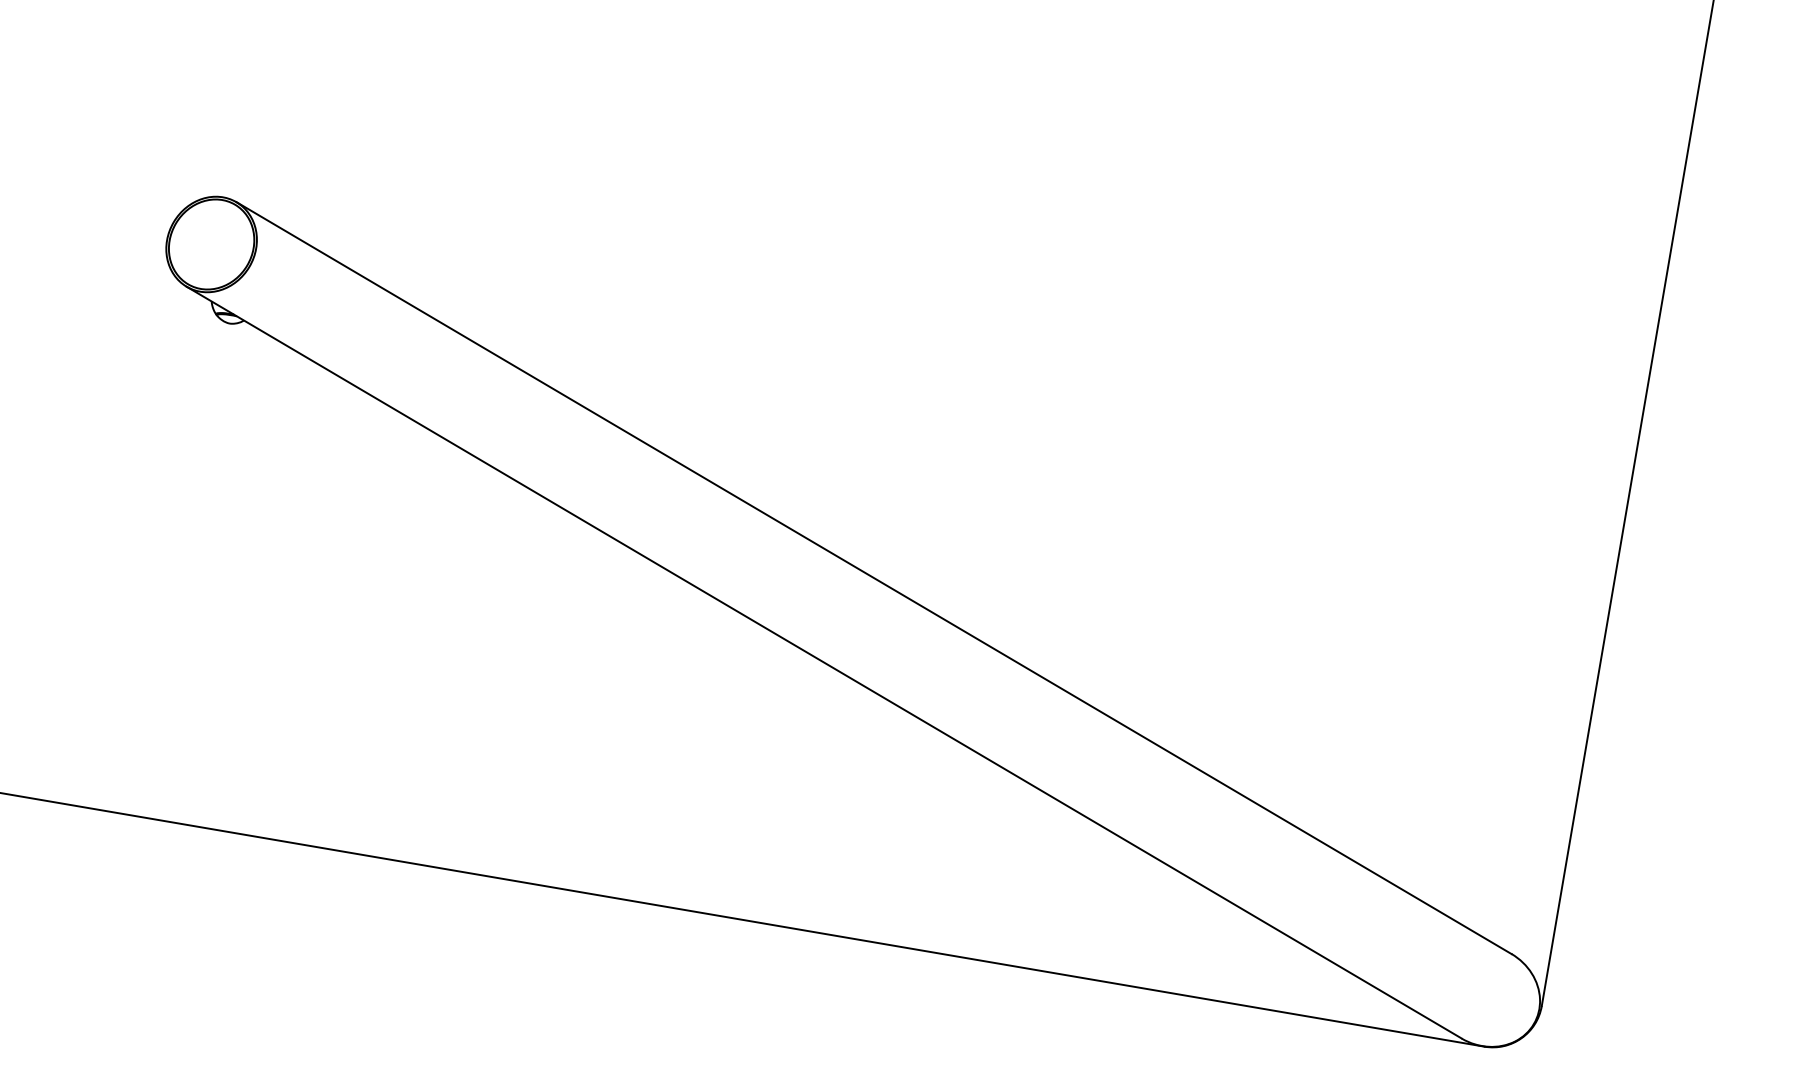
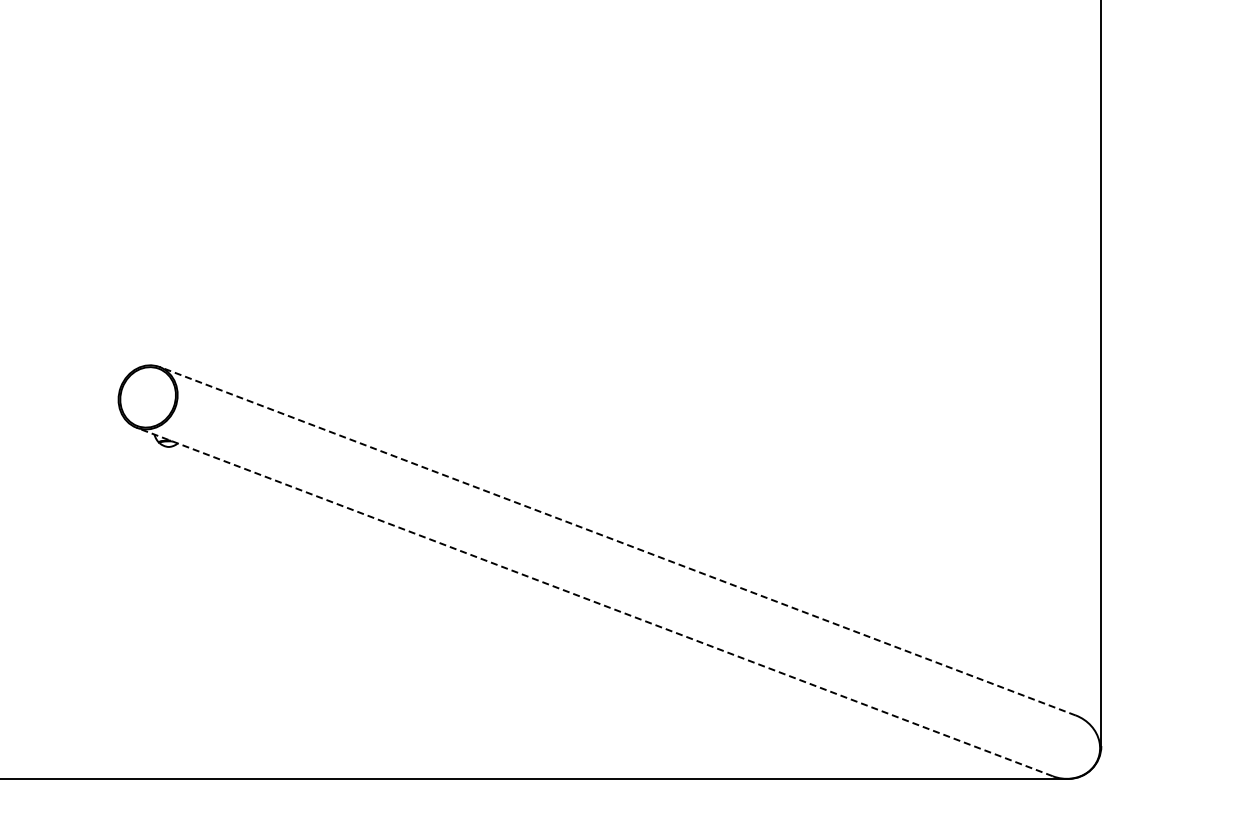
line: (873, 578) -> (617, 541), solid -> dashed
line: (824, 661) -> (594, 601), solid -> dashed

